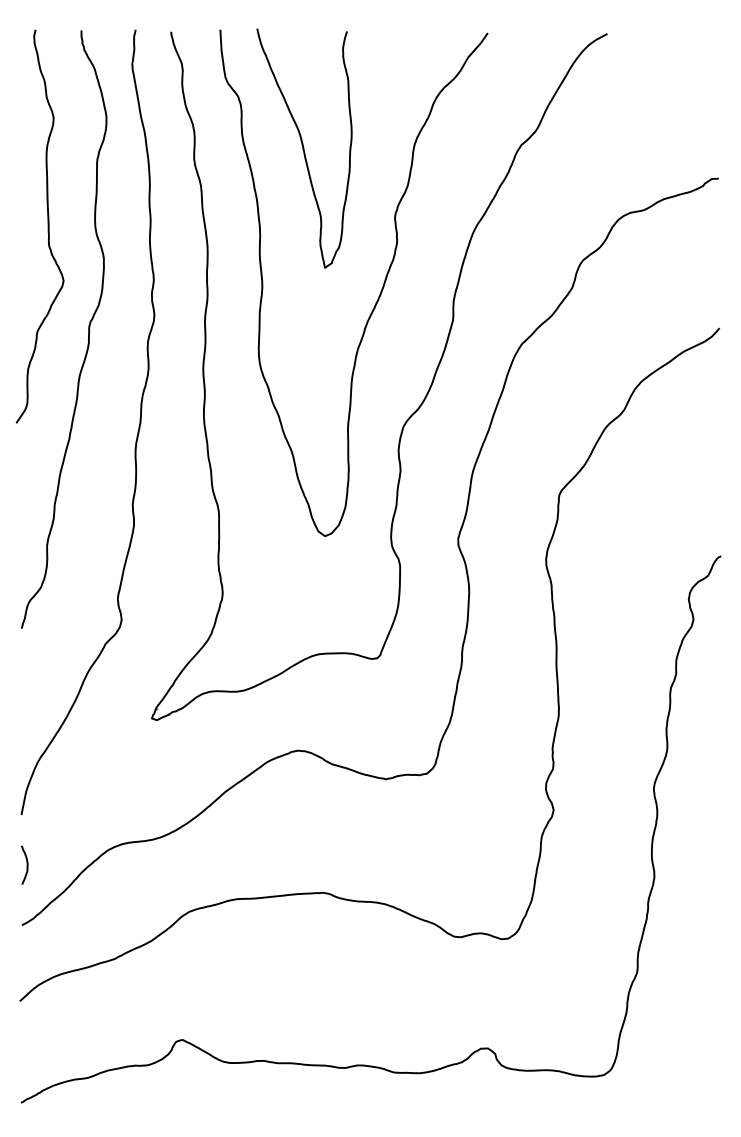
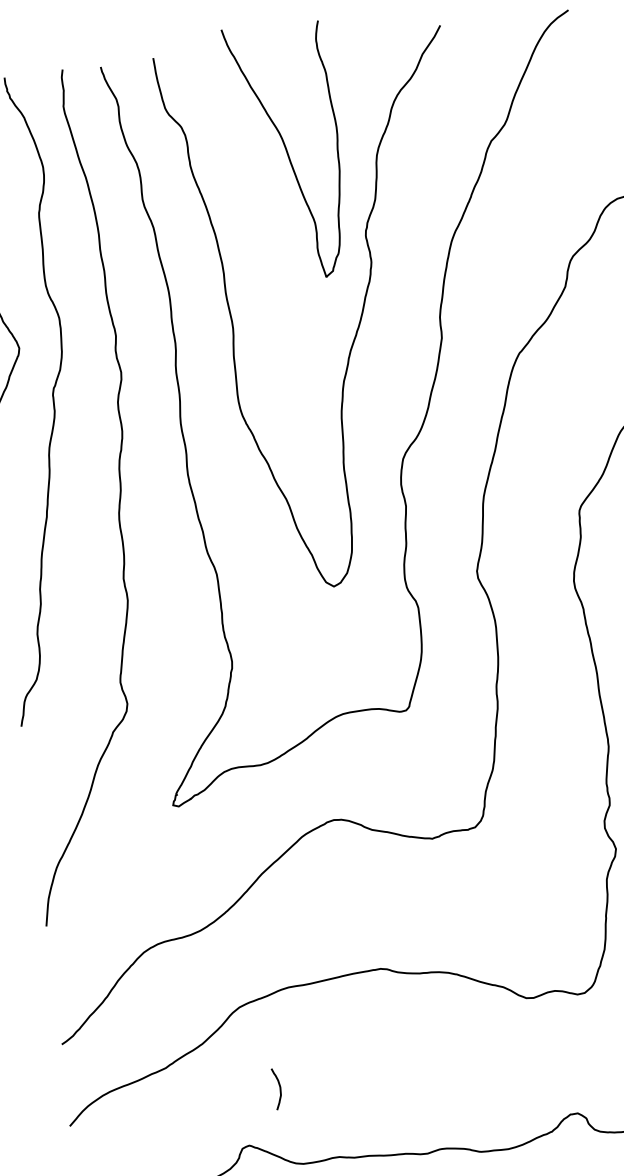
curve: (304, 148) -> (288, 151), moved
curve: (26, 864) -> (279, 1088), moved

